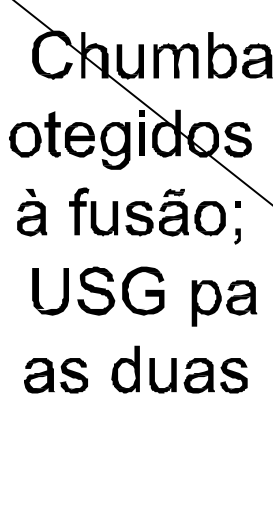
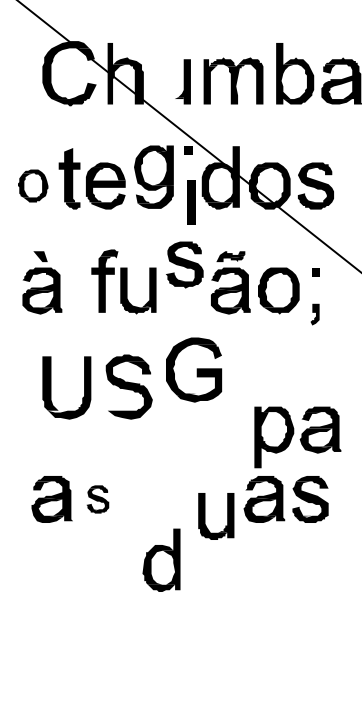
fill: (127, 61) -> (168, 82), removed
part: (24, 139) -> (32, 185), size x0.7
part: (142, 139) -> (191, 202), moved
part: (115, 145) -> (153, 176), moved
part: (139, 218) -> (184, 264), moved
part: (143, 290) -> (194, 369), moved
part: (224, 303) -> (297, 437), moved
fill: (87, 304) -> (115, 404), removed
part: (125, 369) -> (161, 559), moved
part: (73, 375) -> (97, 499), size x0.6
part: (154, 375) -> (205, 516), moved

